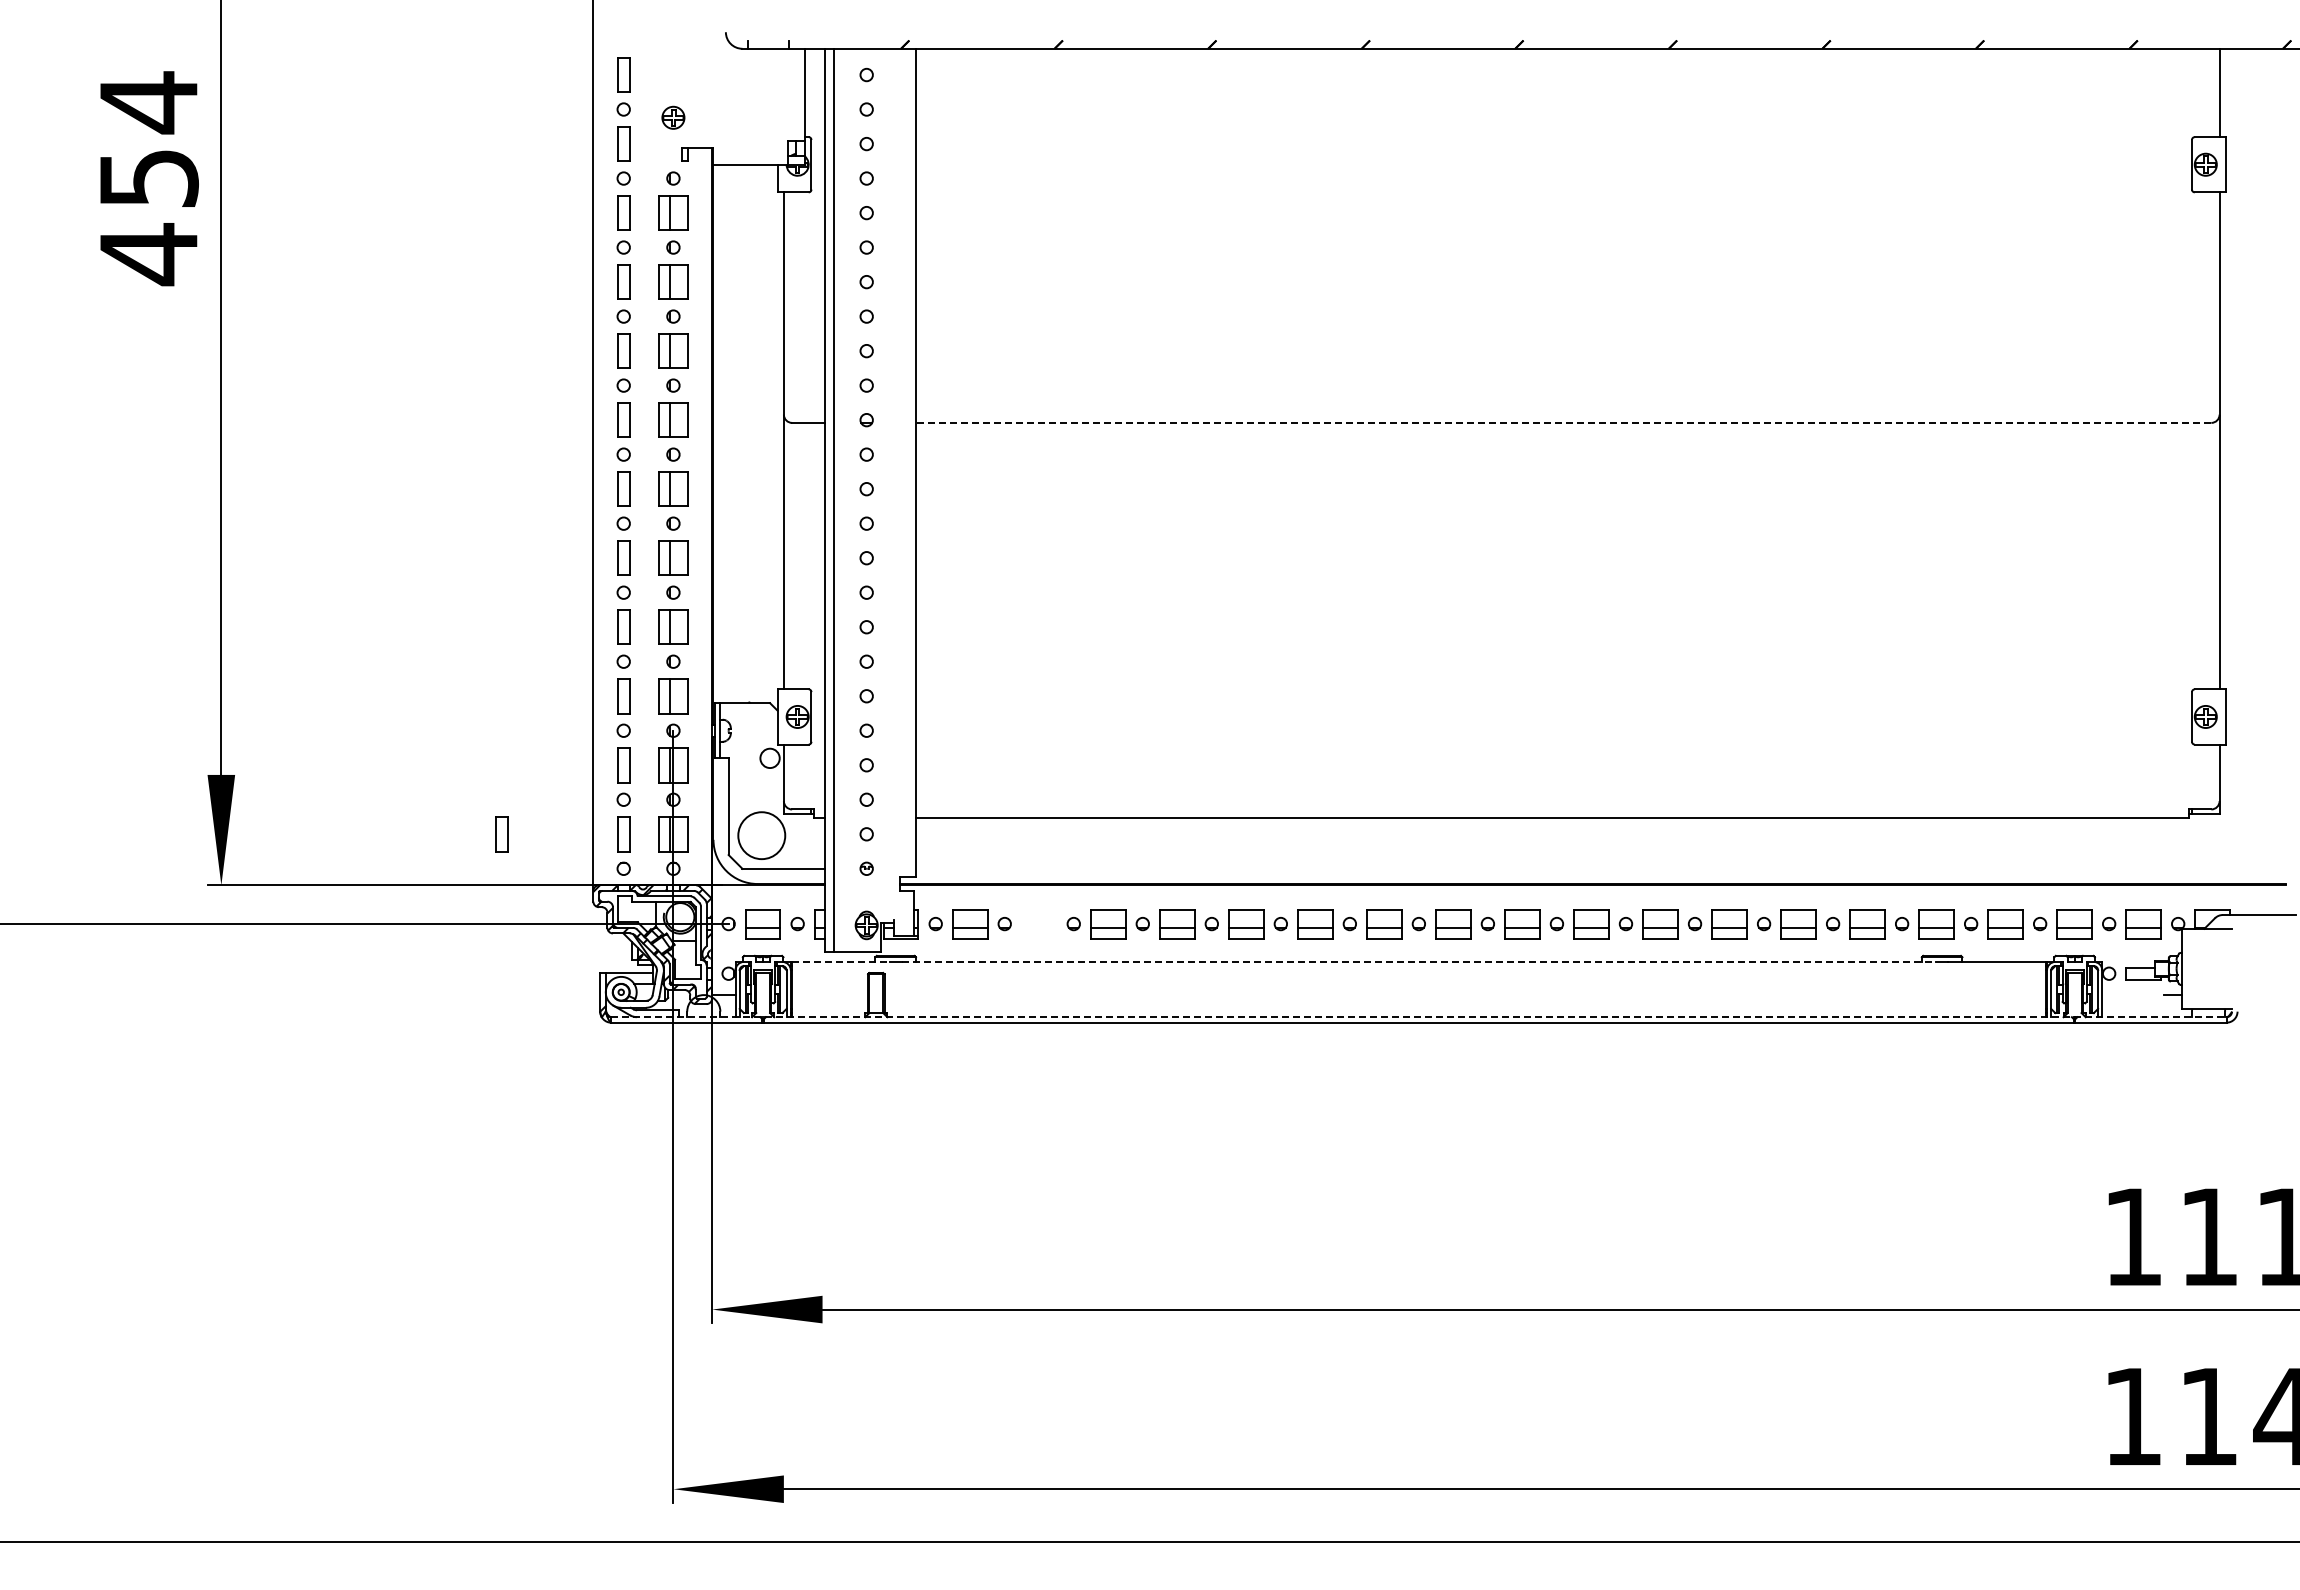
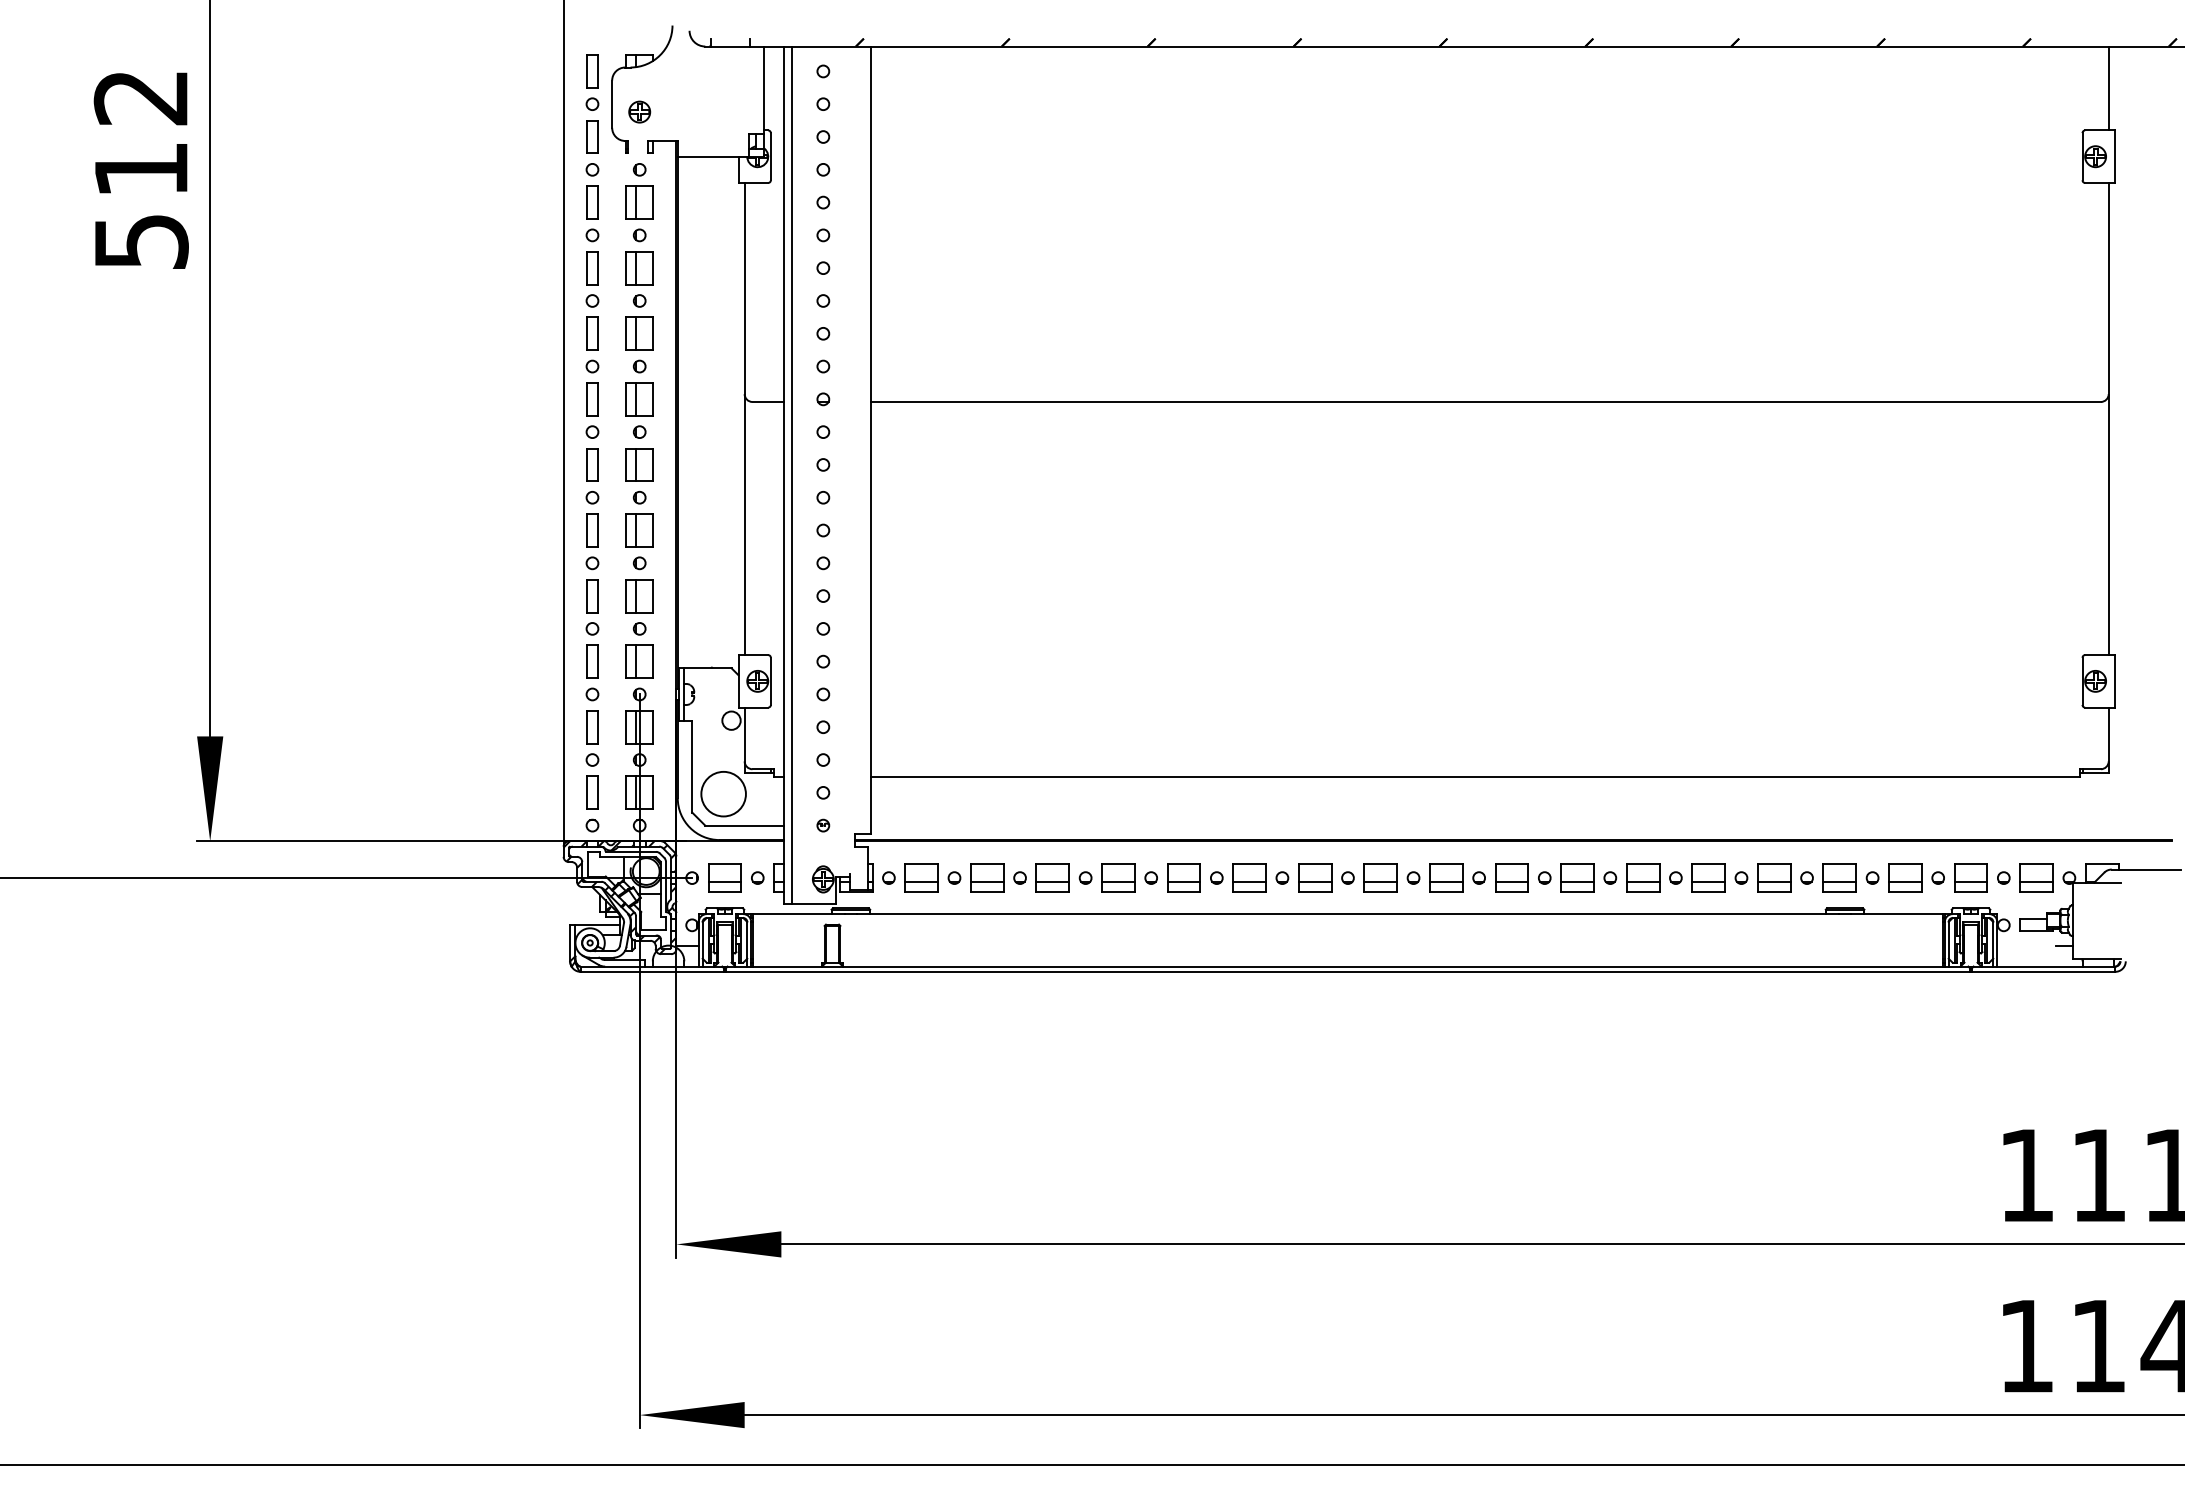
part: (671, 71) -> (637, 68), added
text: (148, 178) -> (140, 169), 454 -> 512
line: (1563, 422) -> (1485, 401), dashed -> solid
part: (501, 834) -> (476, 793), removed
part: (1039, 924) -> (987, 878), added
line: (840, 961) -> (798, 913), dashed -> solid
line: (1419, 961) -> (1348, 913), dashed -> solid
line: (1418, 1017) -> (1347, 966), dashed -> solid

